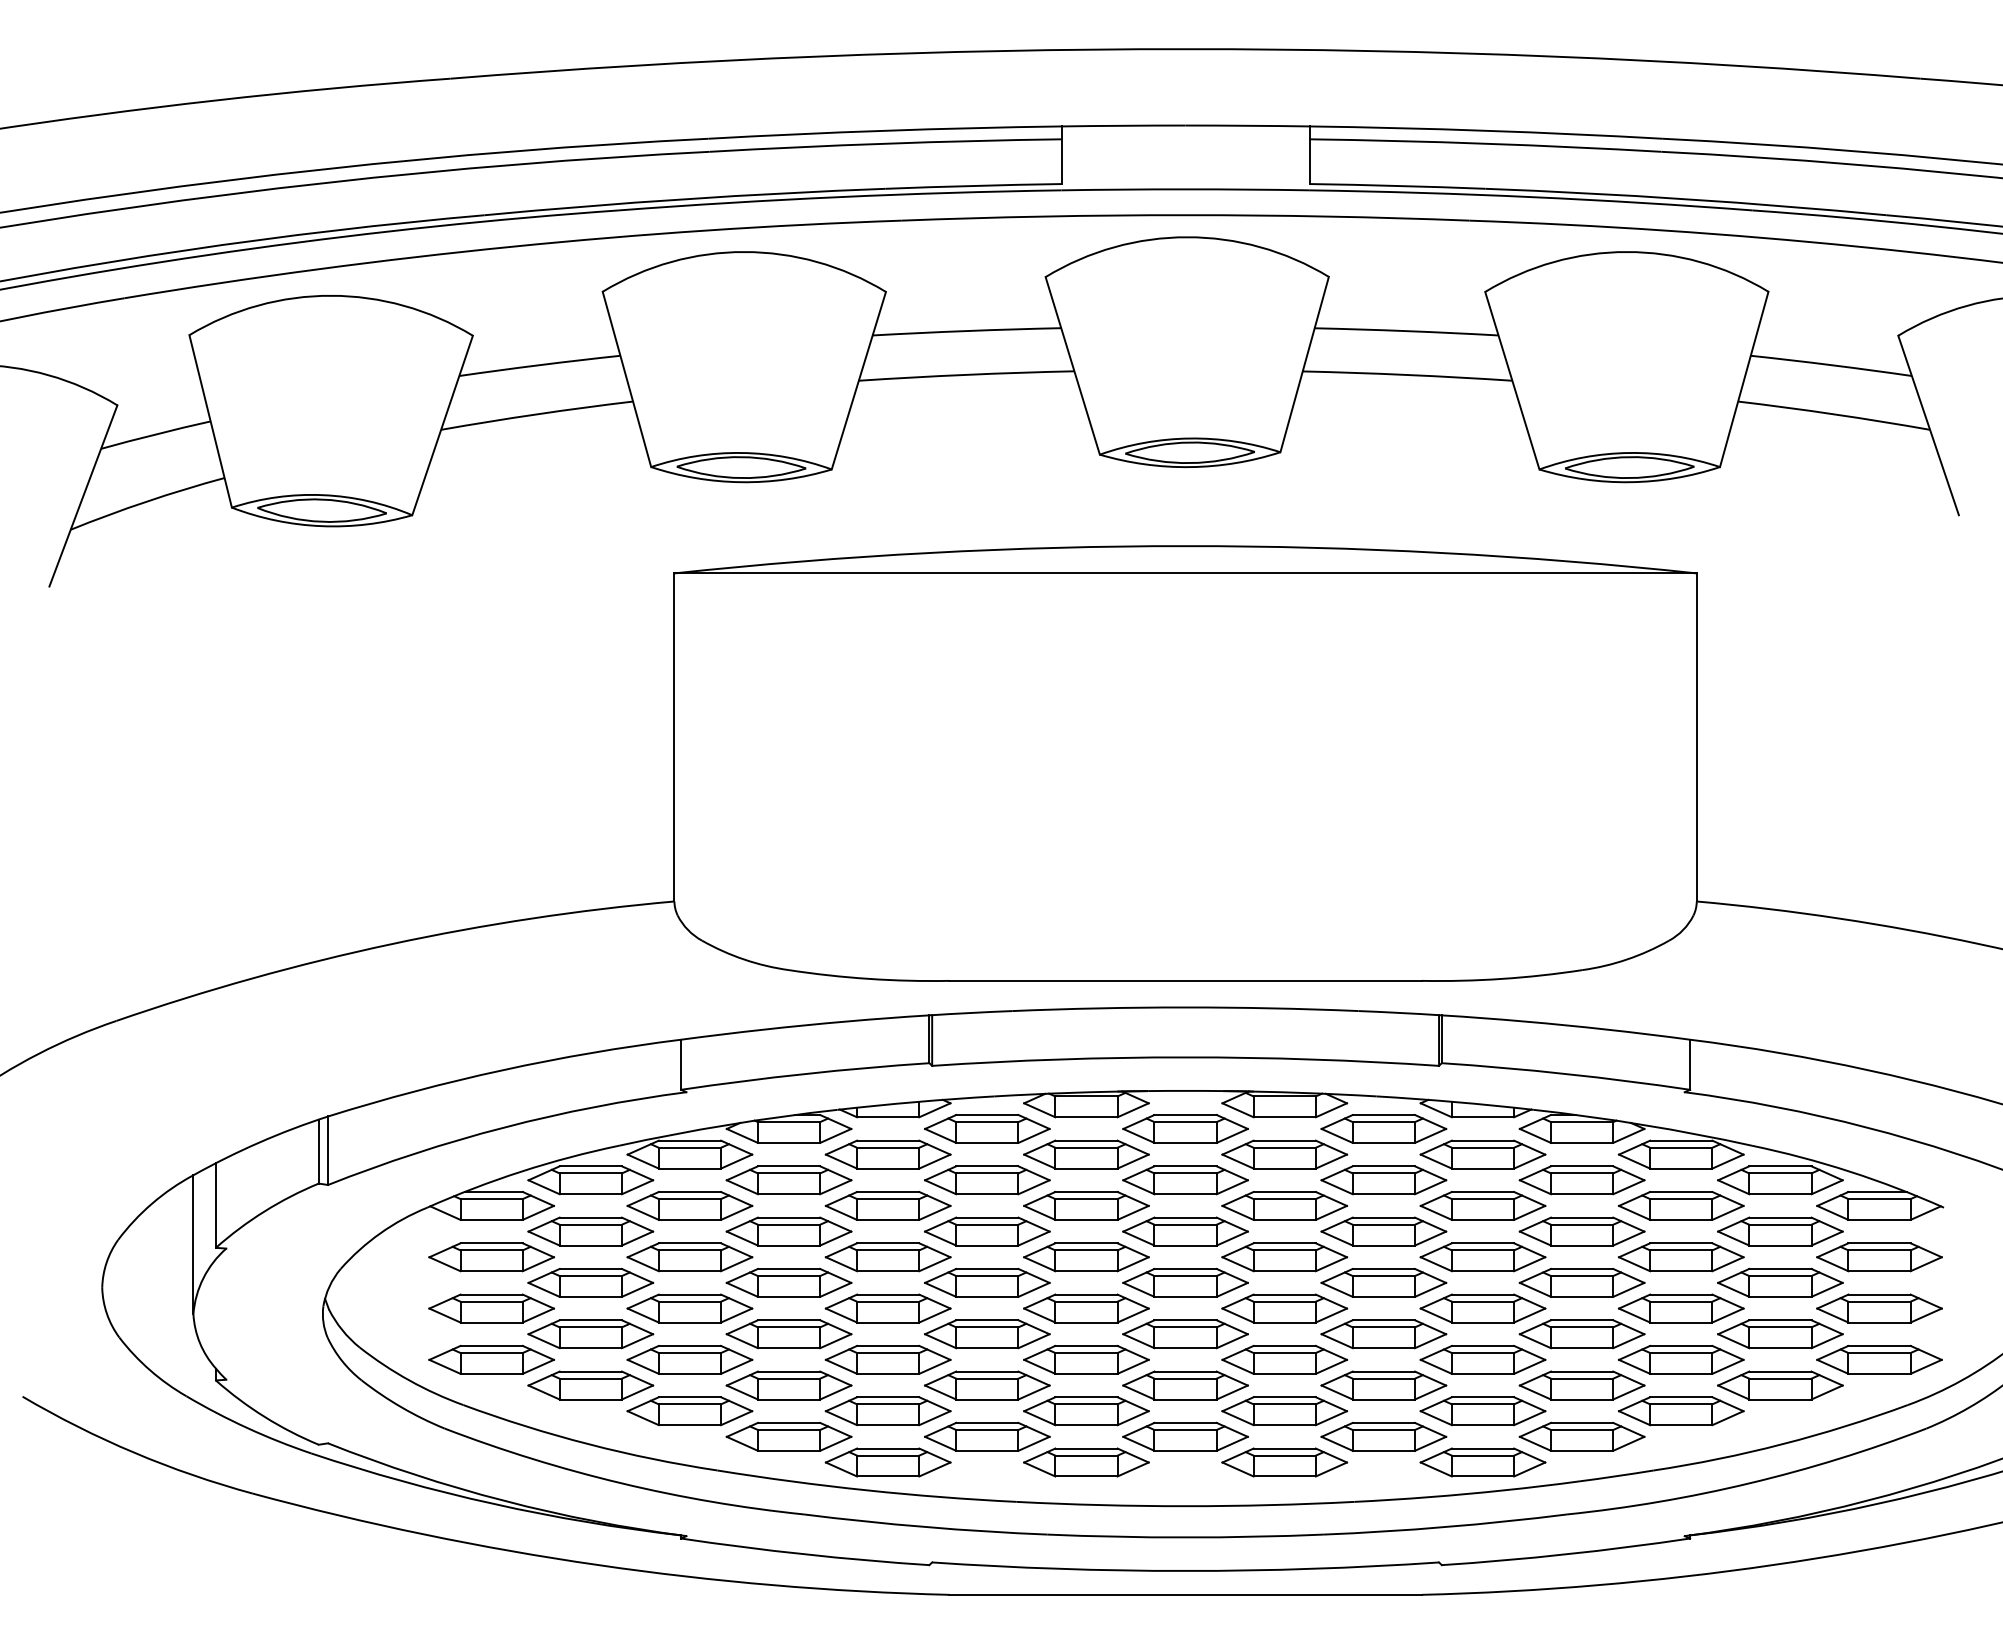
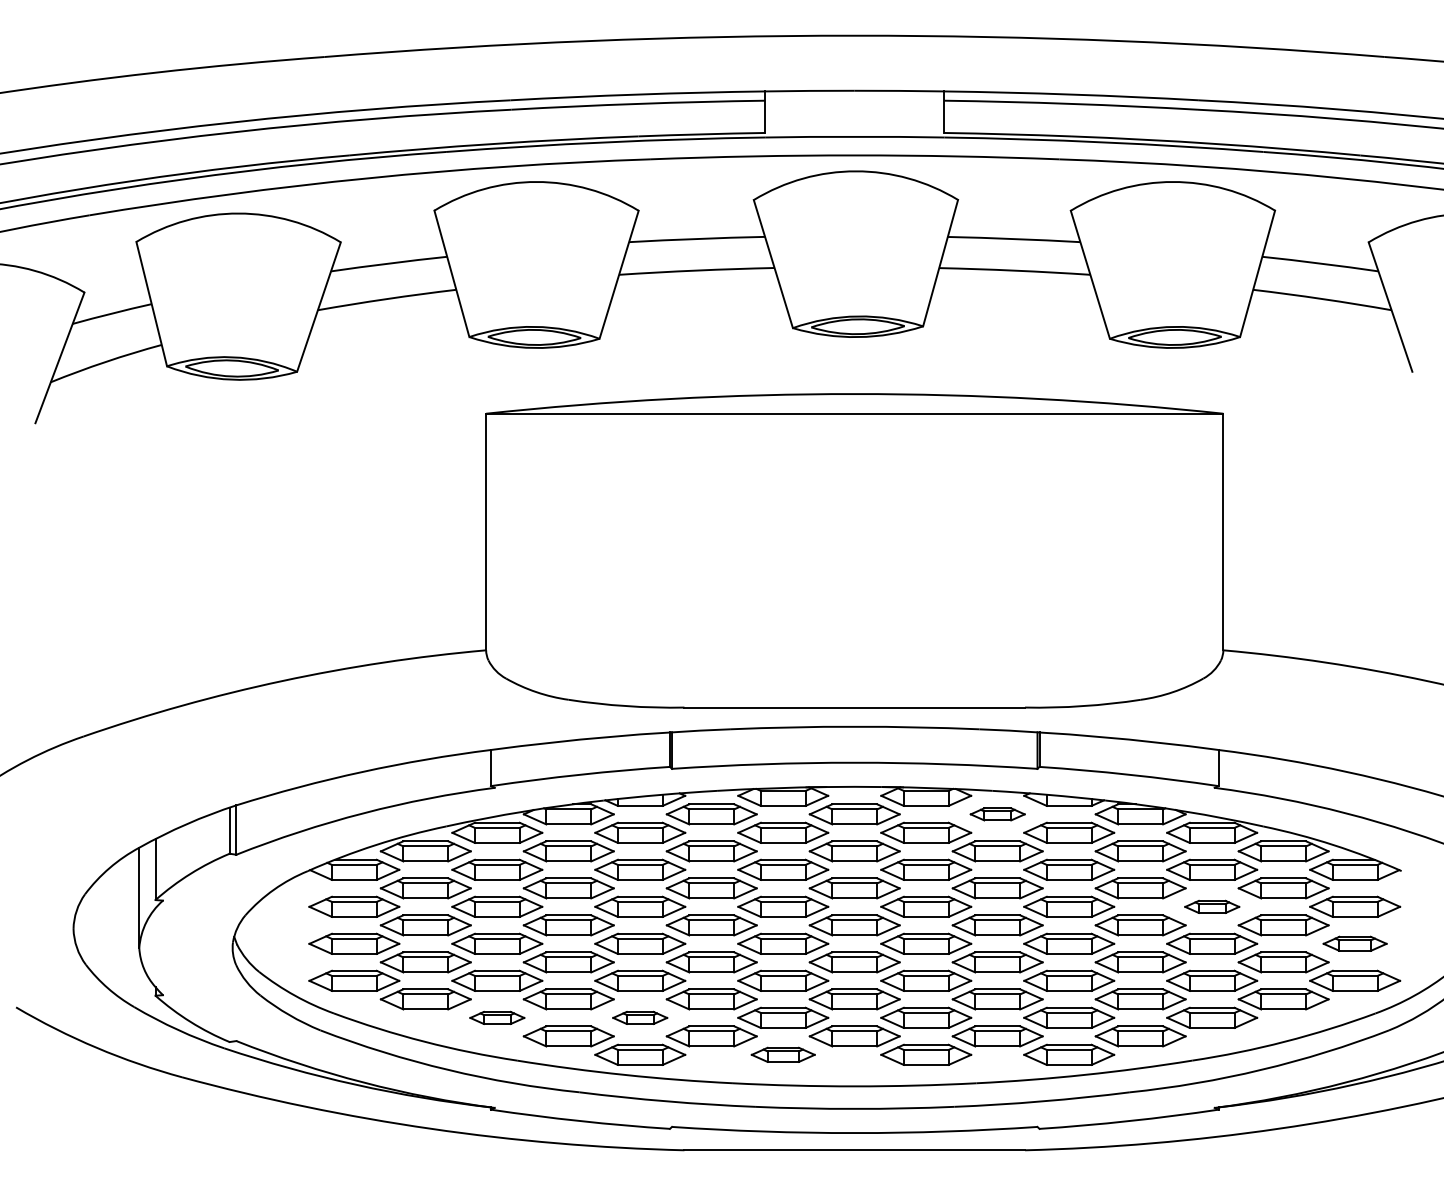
part: (1383, 1128) -> (997, 814), size x0.6
part: (1681, 1257) -> (1212, 907), size x0.6
part: (1879, 1308) -> (1355, 943), size x0.7
part: (689, 1411) -> (497, 1018), size x0.6
part: (887, 1411) -> (639, 1018), size x0.6
part: (1086, 1462) -> (783, 1054), size x0.7

